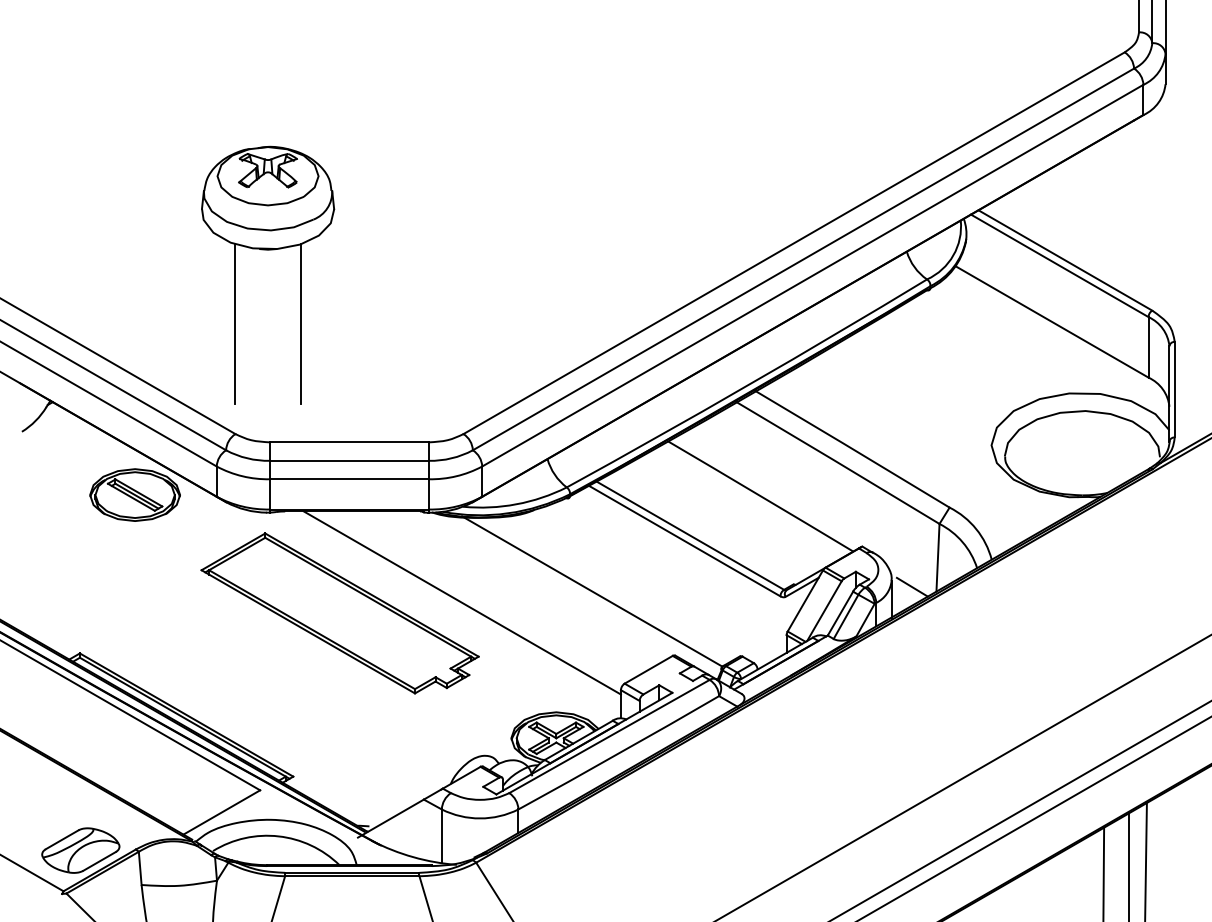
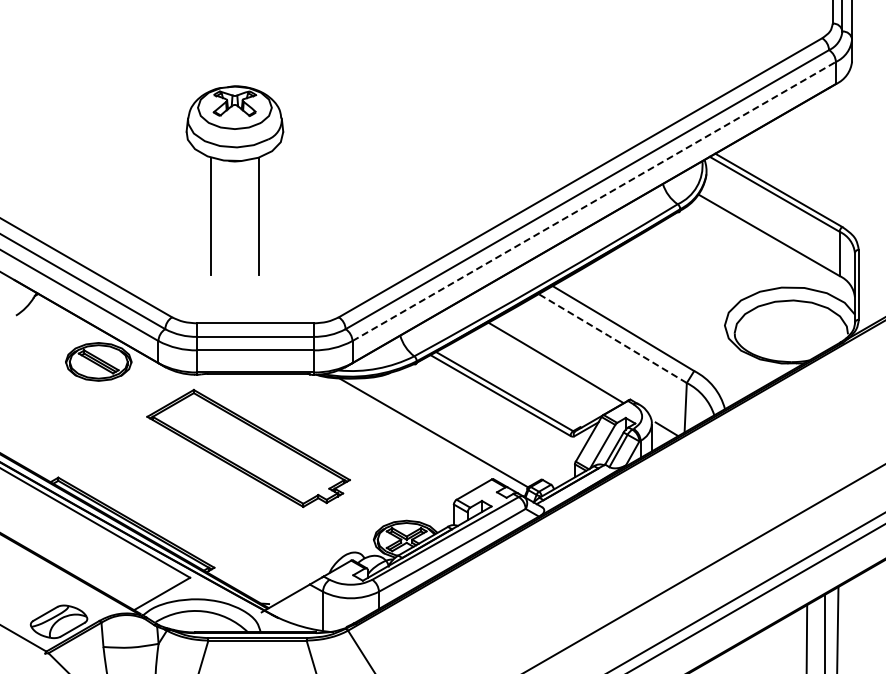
part: (267, 251) -> (234, 162), moved
line: (813, 275) -> (594, 201), solid -> dashed
line: (836, 461) -> (611, 337), solid -> dashed
line: (461, 602) -> (337, 440), removed

